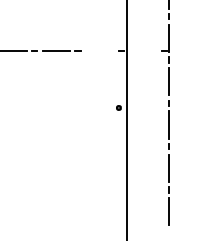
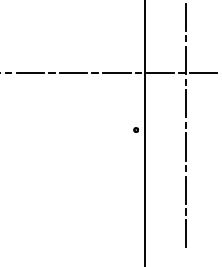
line: (99, 51) -> (116, 73), added
line: (142, 51) -> (159, 73), added
line: (186, 51) -> (203, 73), added

